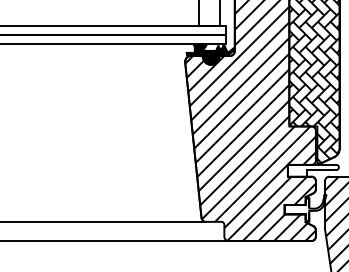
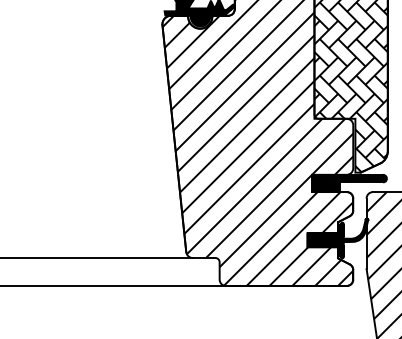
hatch: (312, 170) -> (348, 183), added
hatch: (304, 208) -> (336, 238), added

